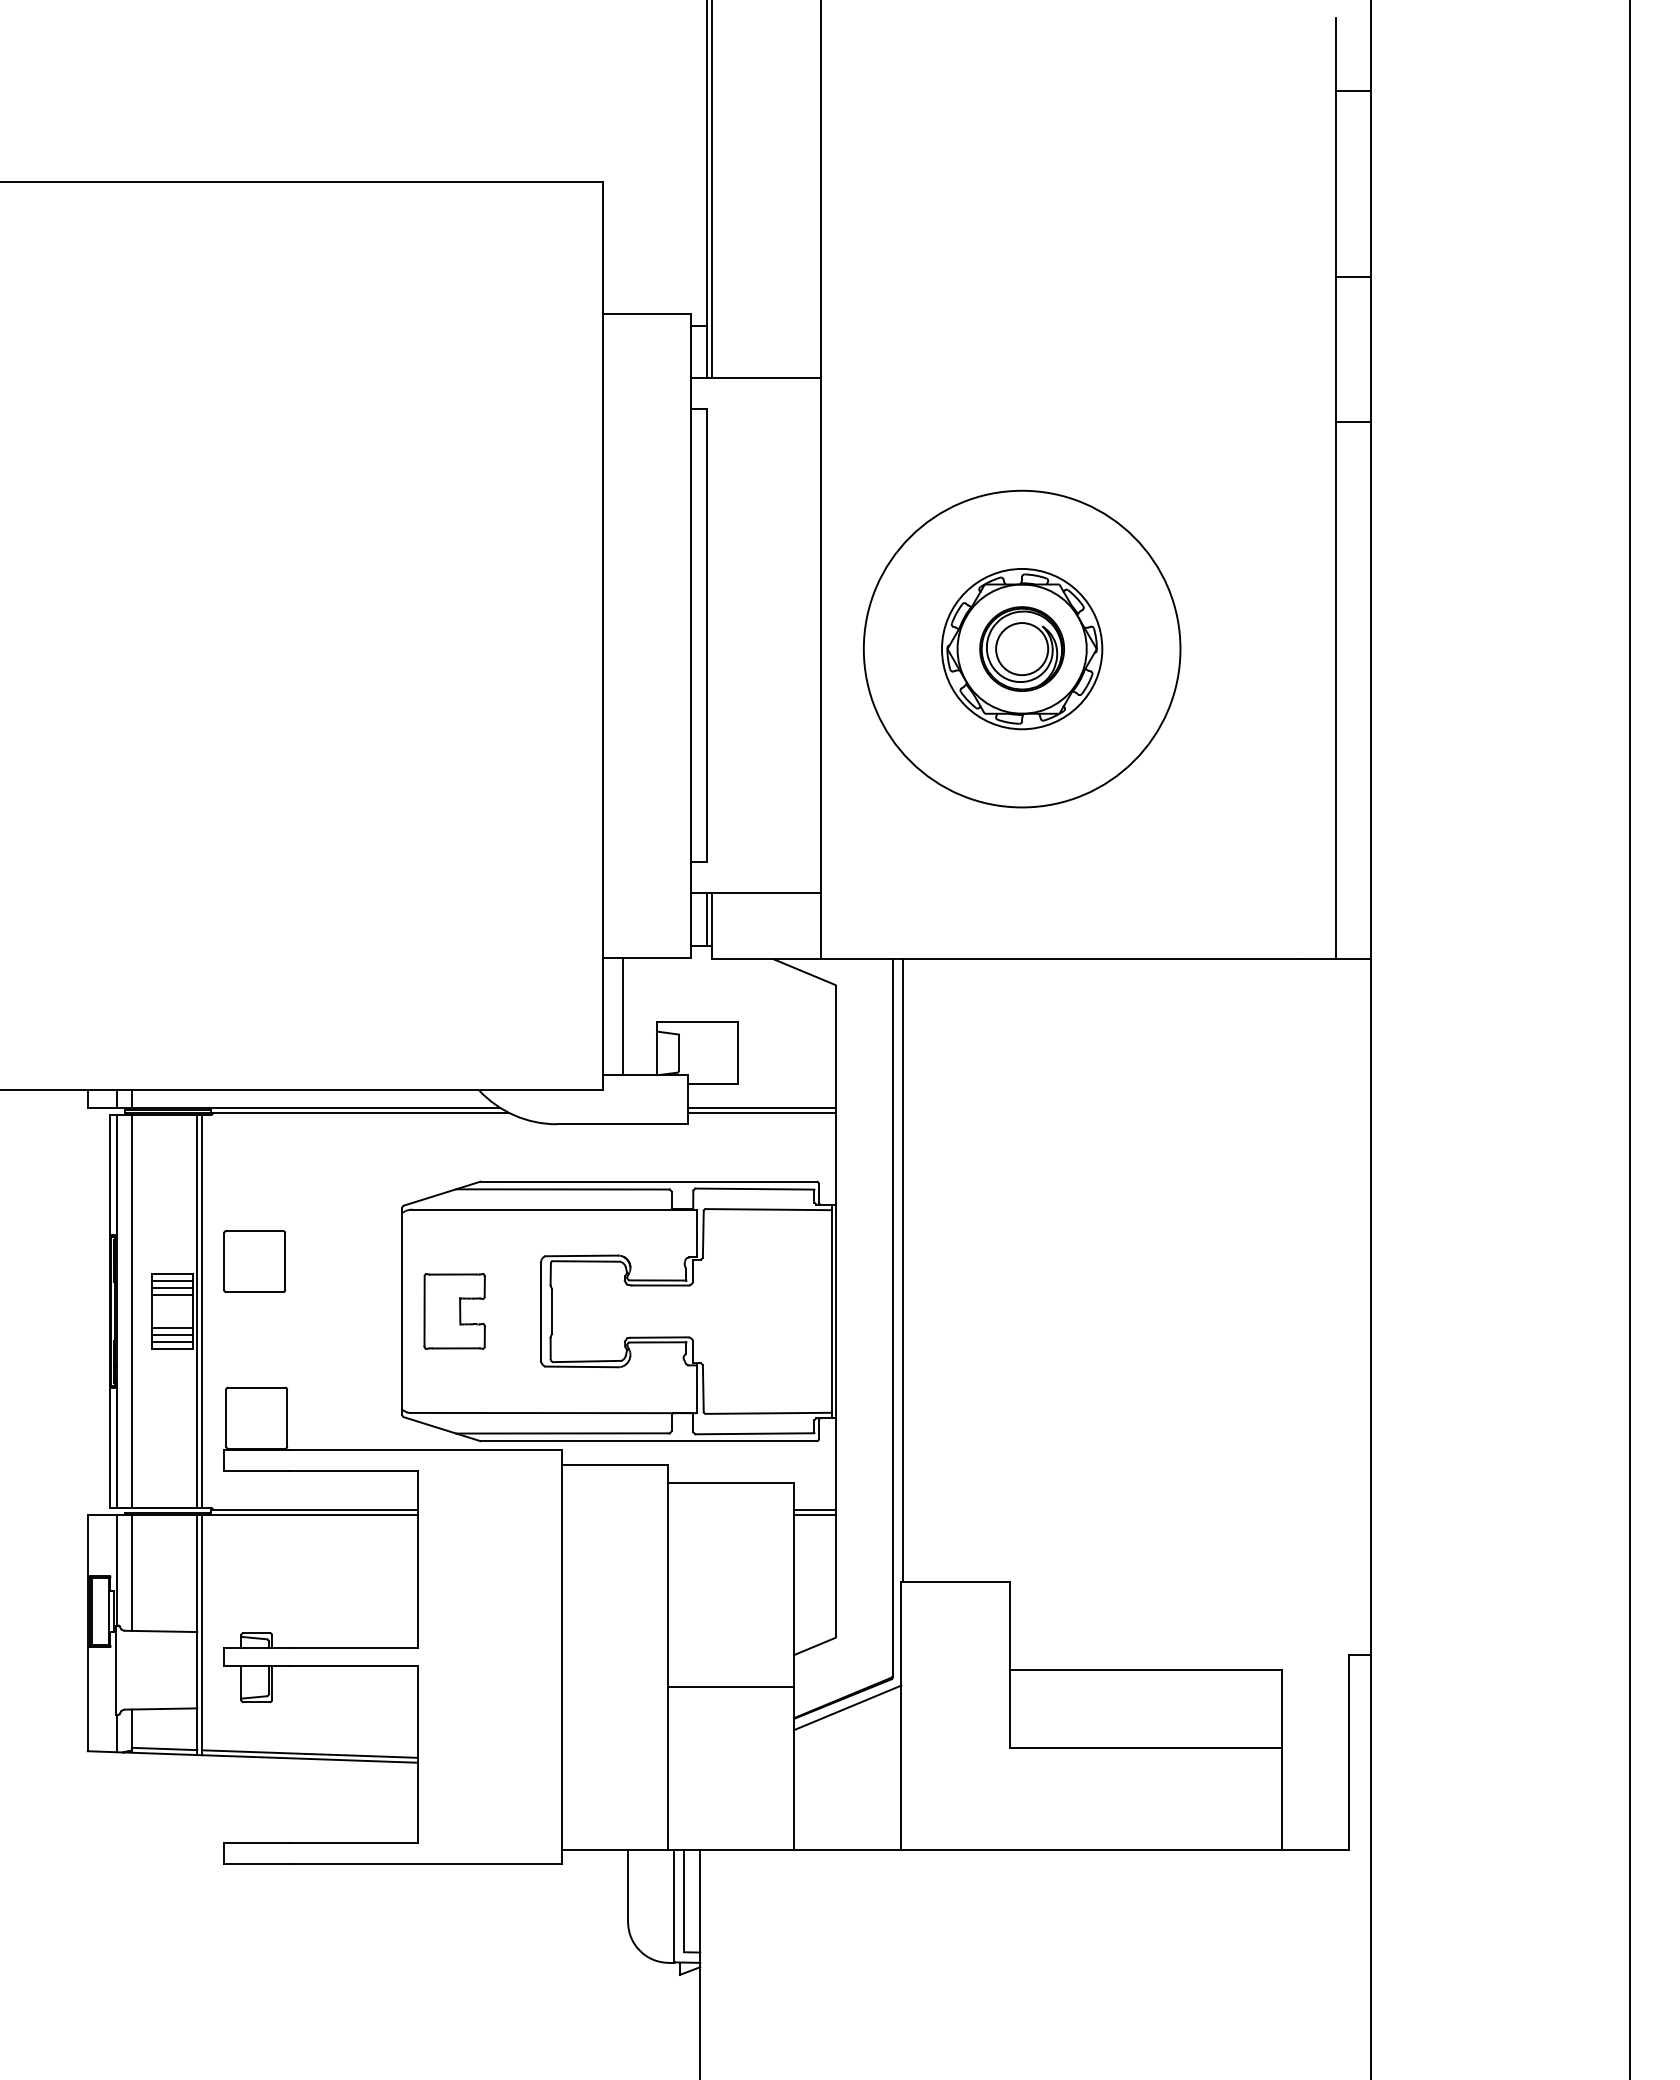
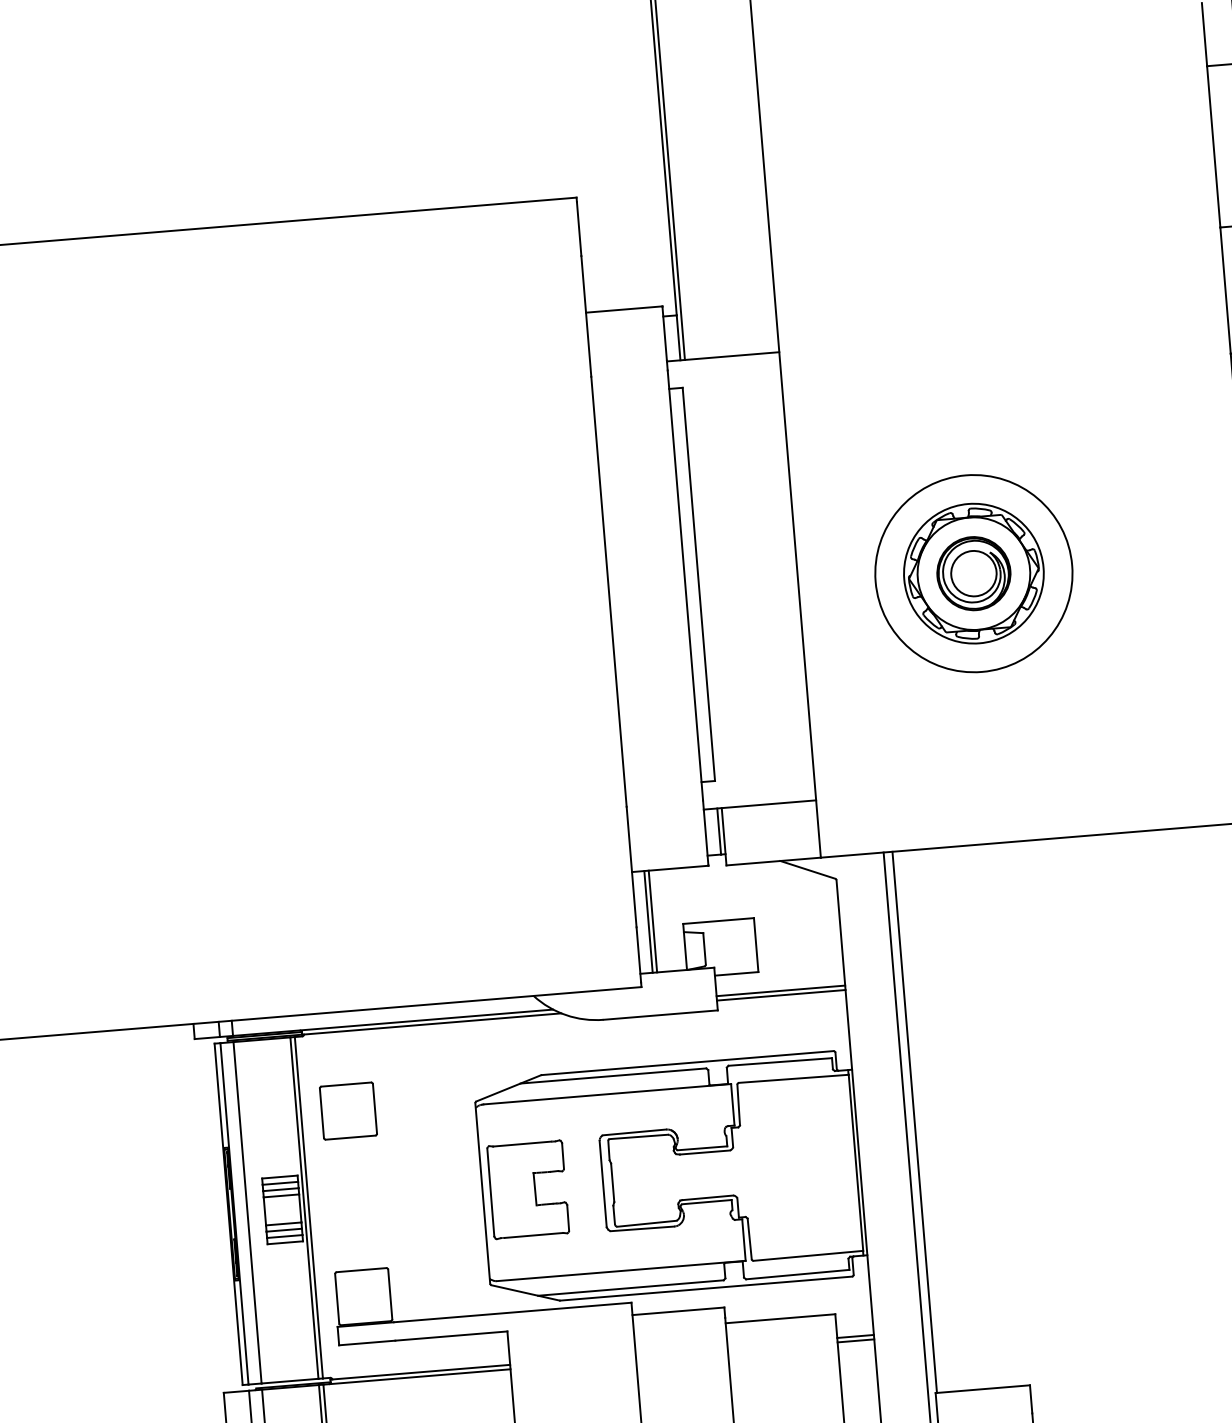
circle: (1022, 649) -> (974, 573), size x0.71
line: (617, 1016) -> (648, 921), added
part: (254, 1261) -> (348, 1110), moved
part: (454, 1311) -> (527, 1189), size x1.43

